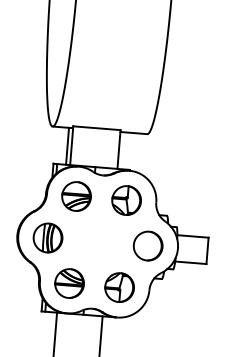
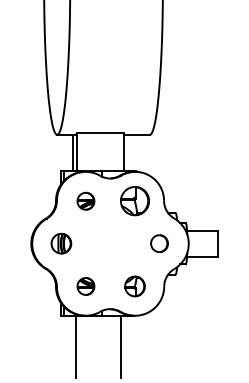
part: (76, 196) -> (85, 201), size x0.6
part: (48, 237) -> (61, 243), size x0.7
part: (148, 245) -> (159, 243), size x0.6
part: (69, 283) -> (85, 286), size x0.6
part: (119, 287) -> (134, 286), size x0.7

